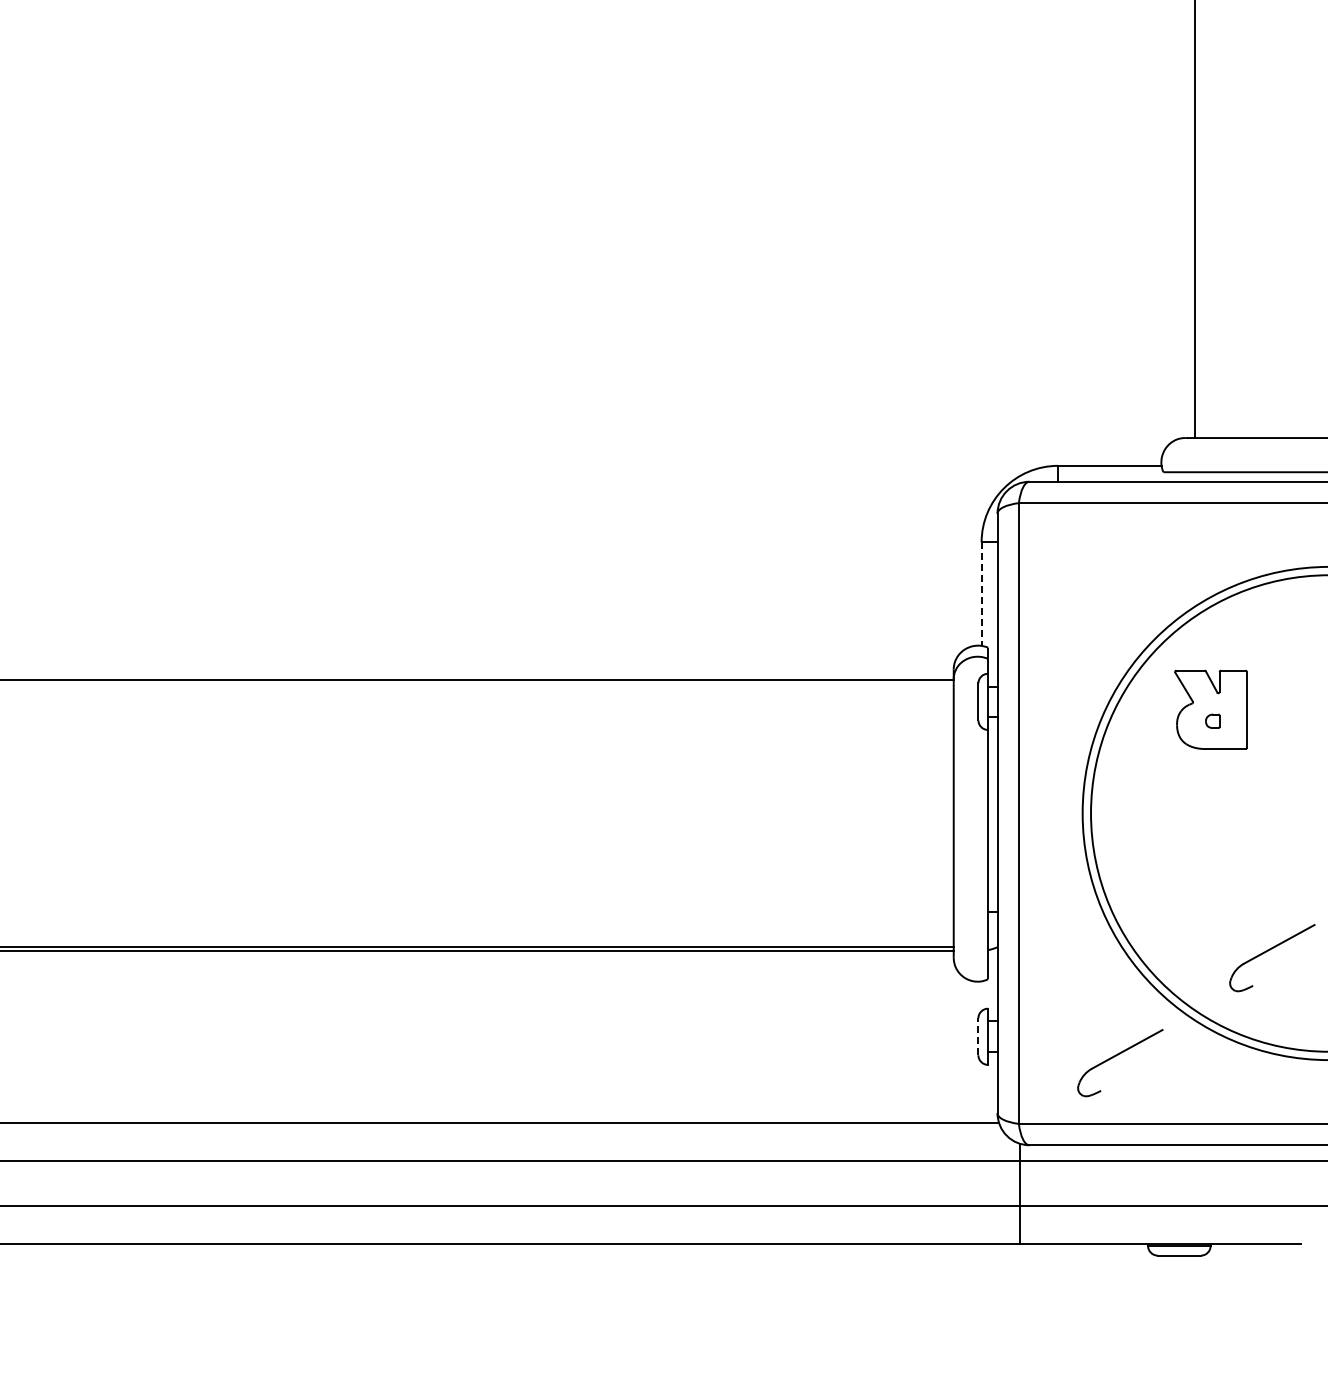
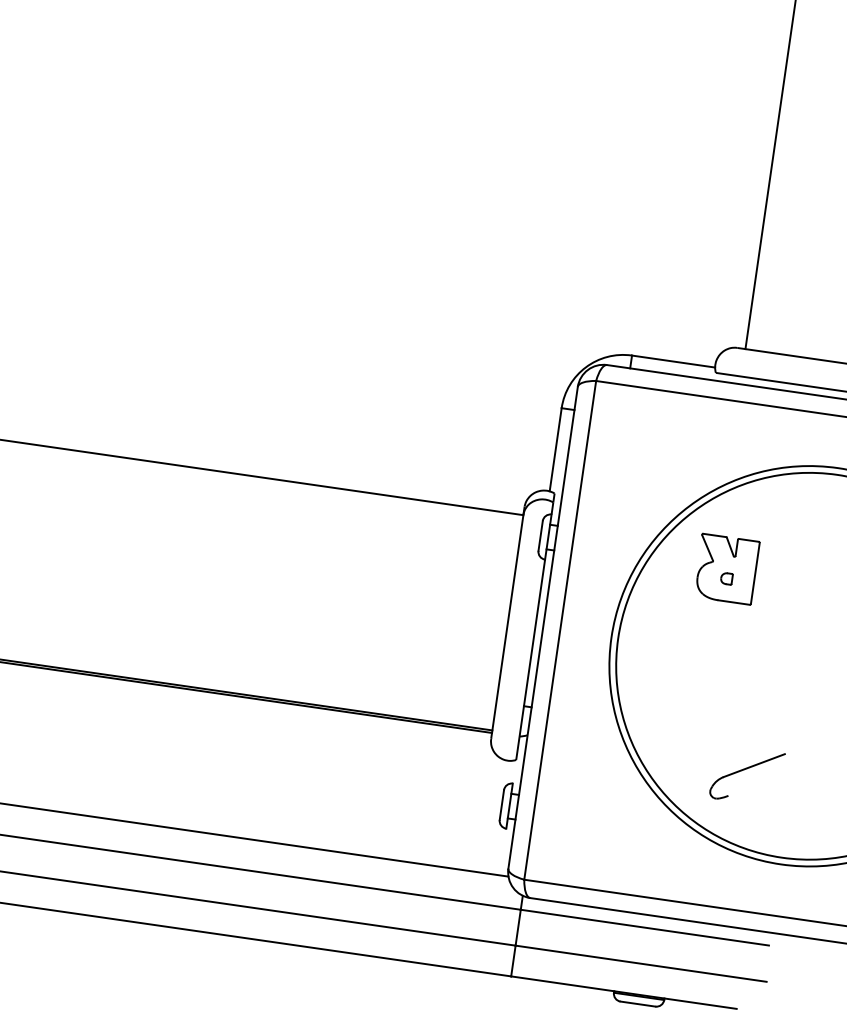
line: (981, 594) -> (555, 450), dashed -> solid
line: (978, 1036) -> (501, 804), dashed -> solid
part: (1116, 1056) -> (610, 836), removed

